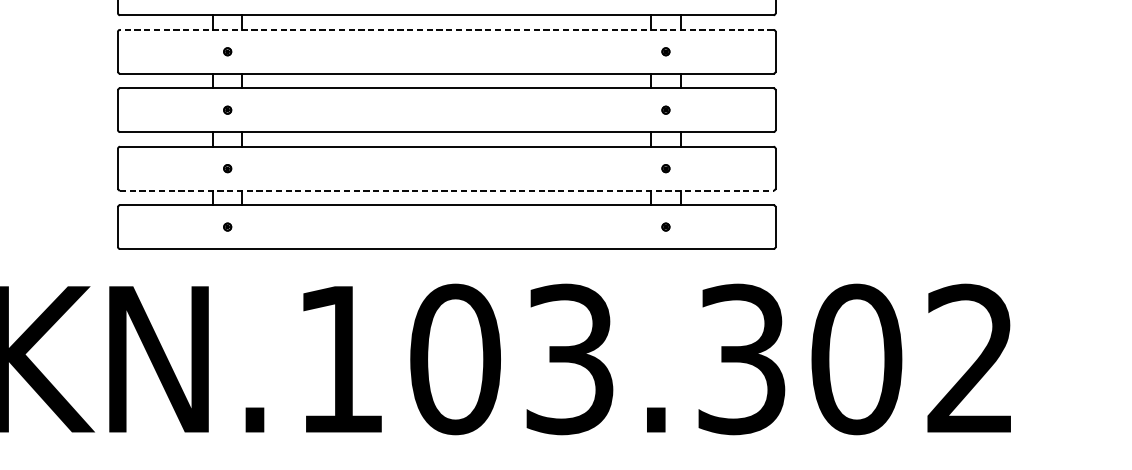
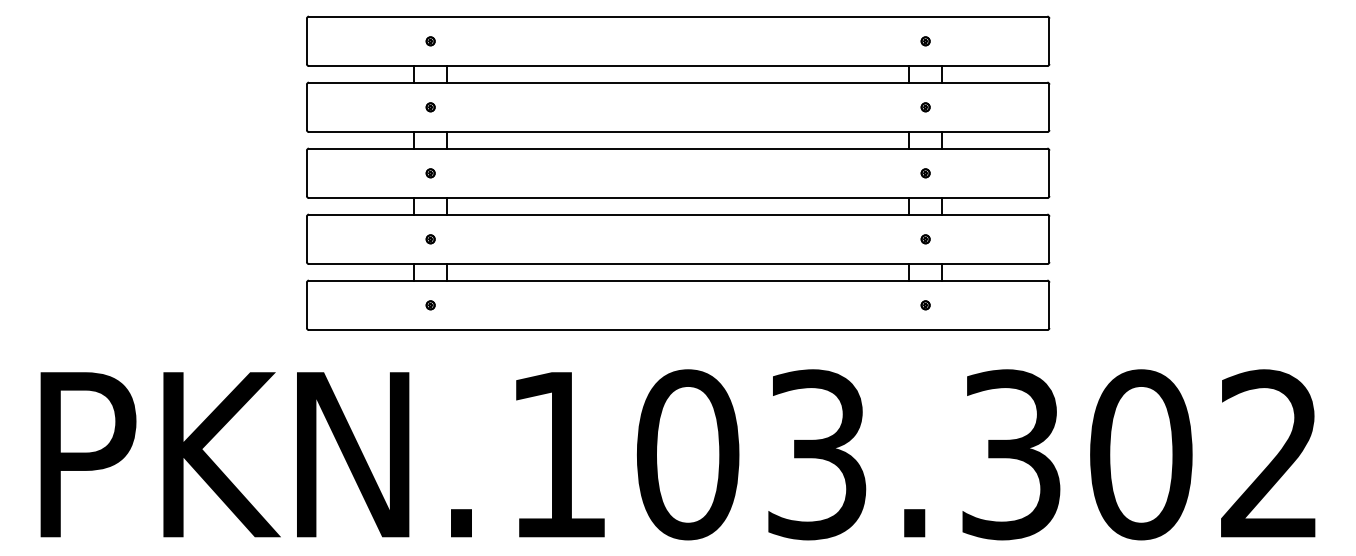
line: (446, 29) -> (677, 82), dashed -> solid
line: (447, 190) -> (678, 264), dashed -> solid

